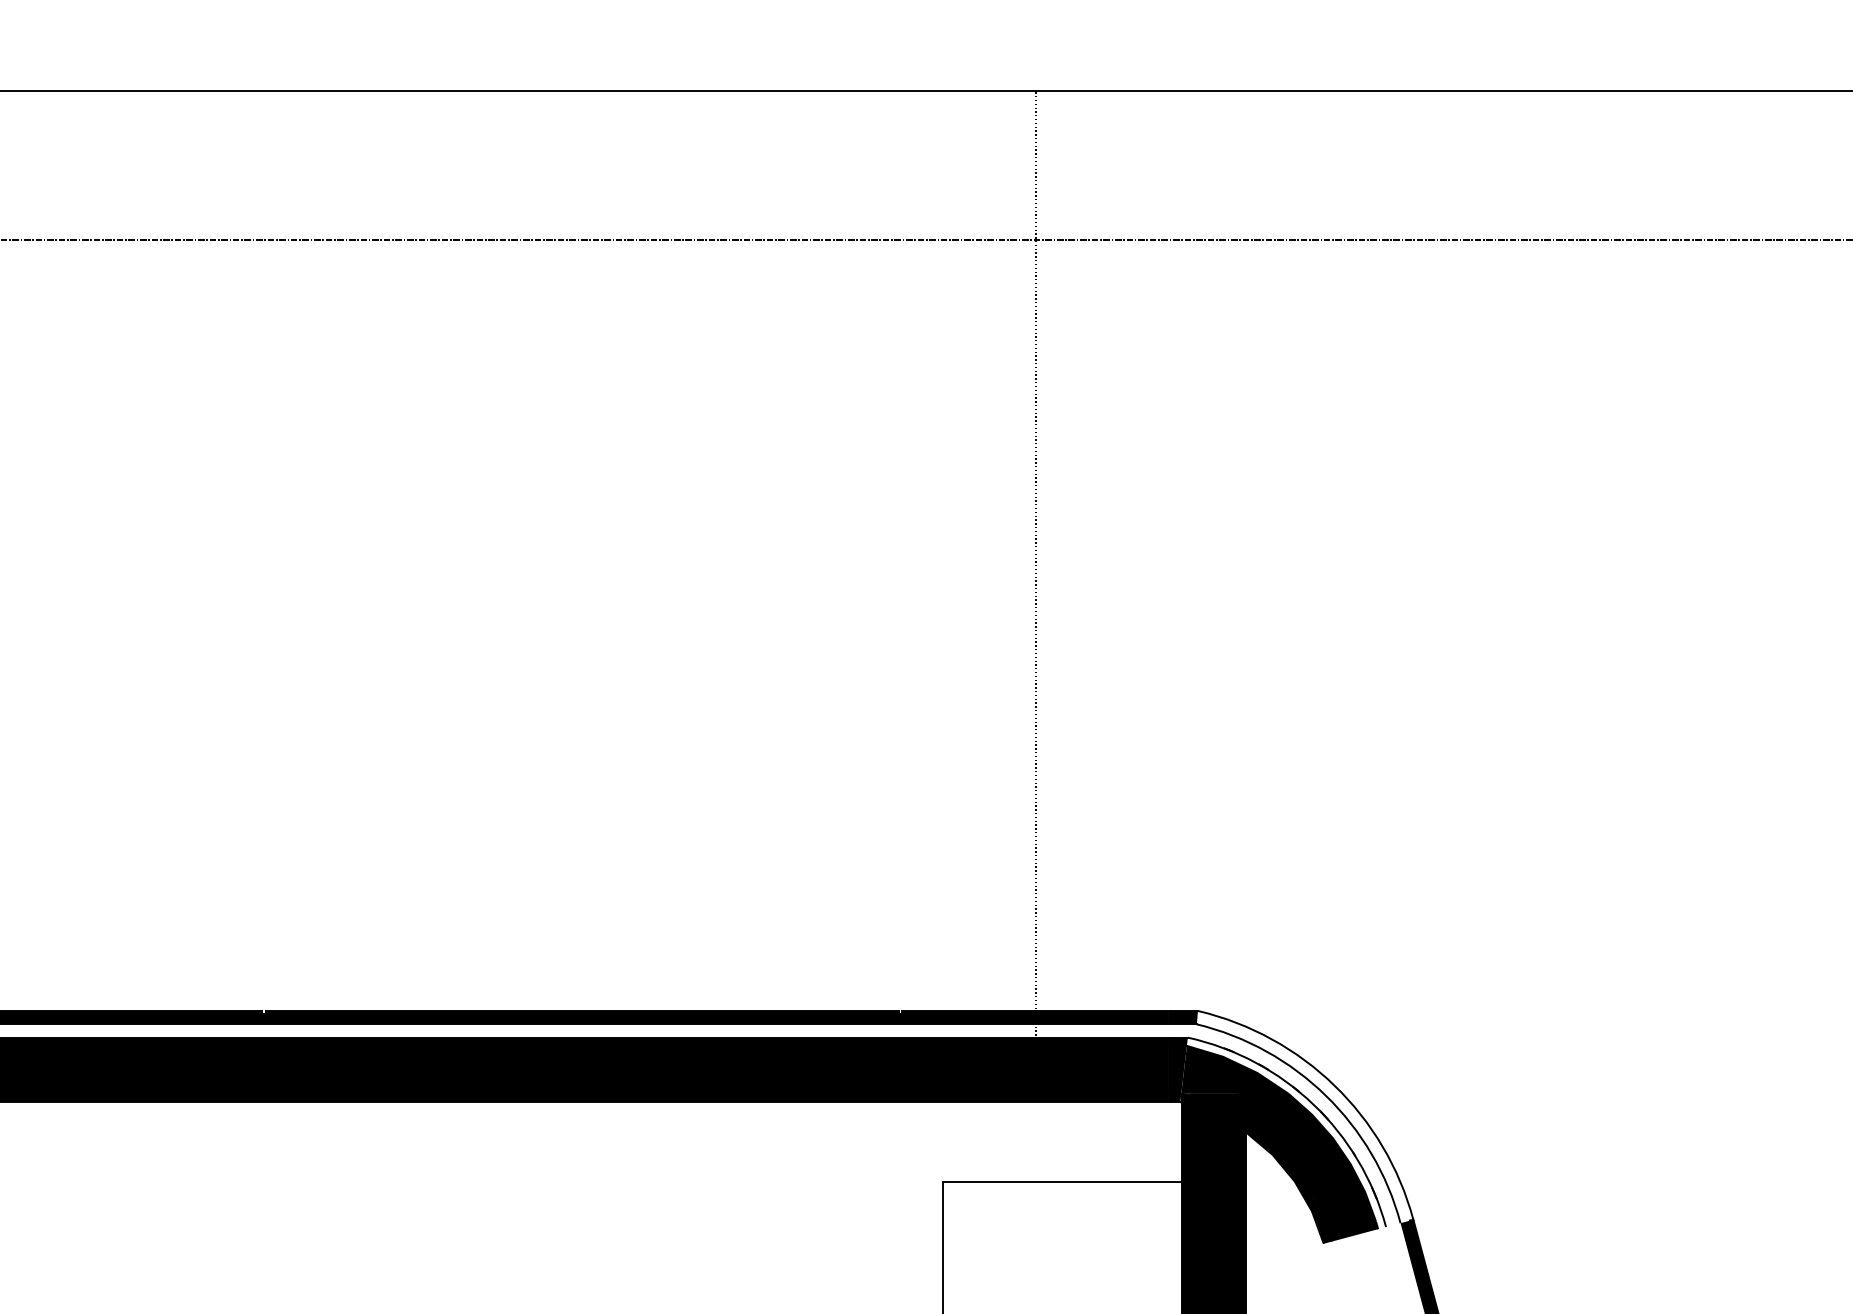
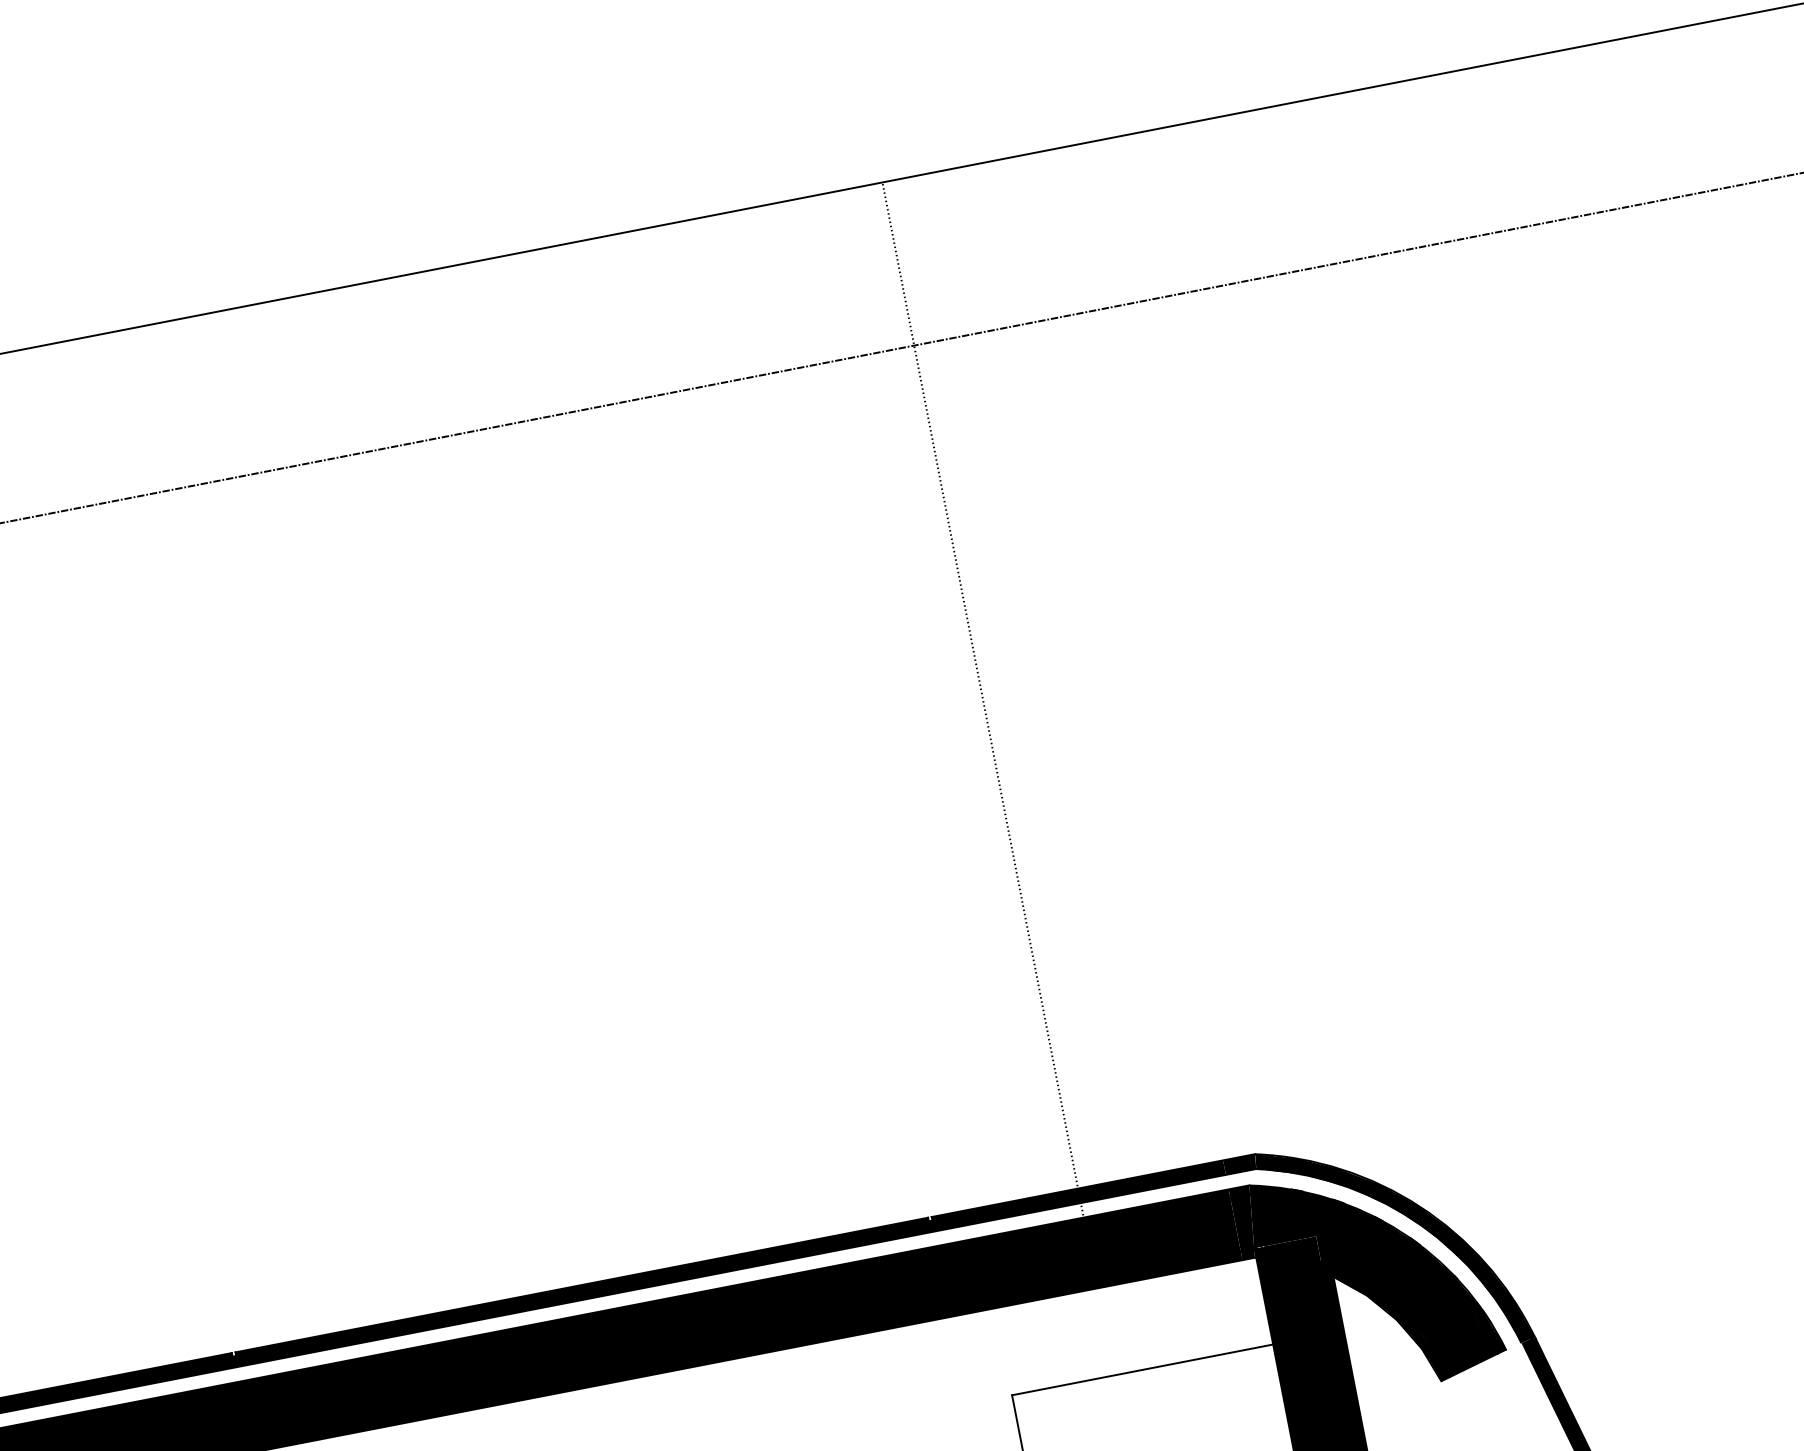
fill: (1304, 1116) -> (1393, 1246), added
fill: (1286, 1133) -> (1377, 1269), added

